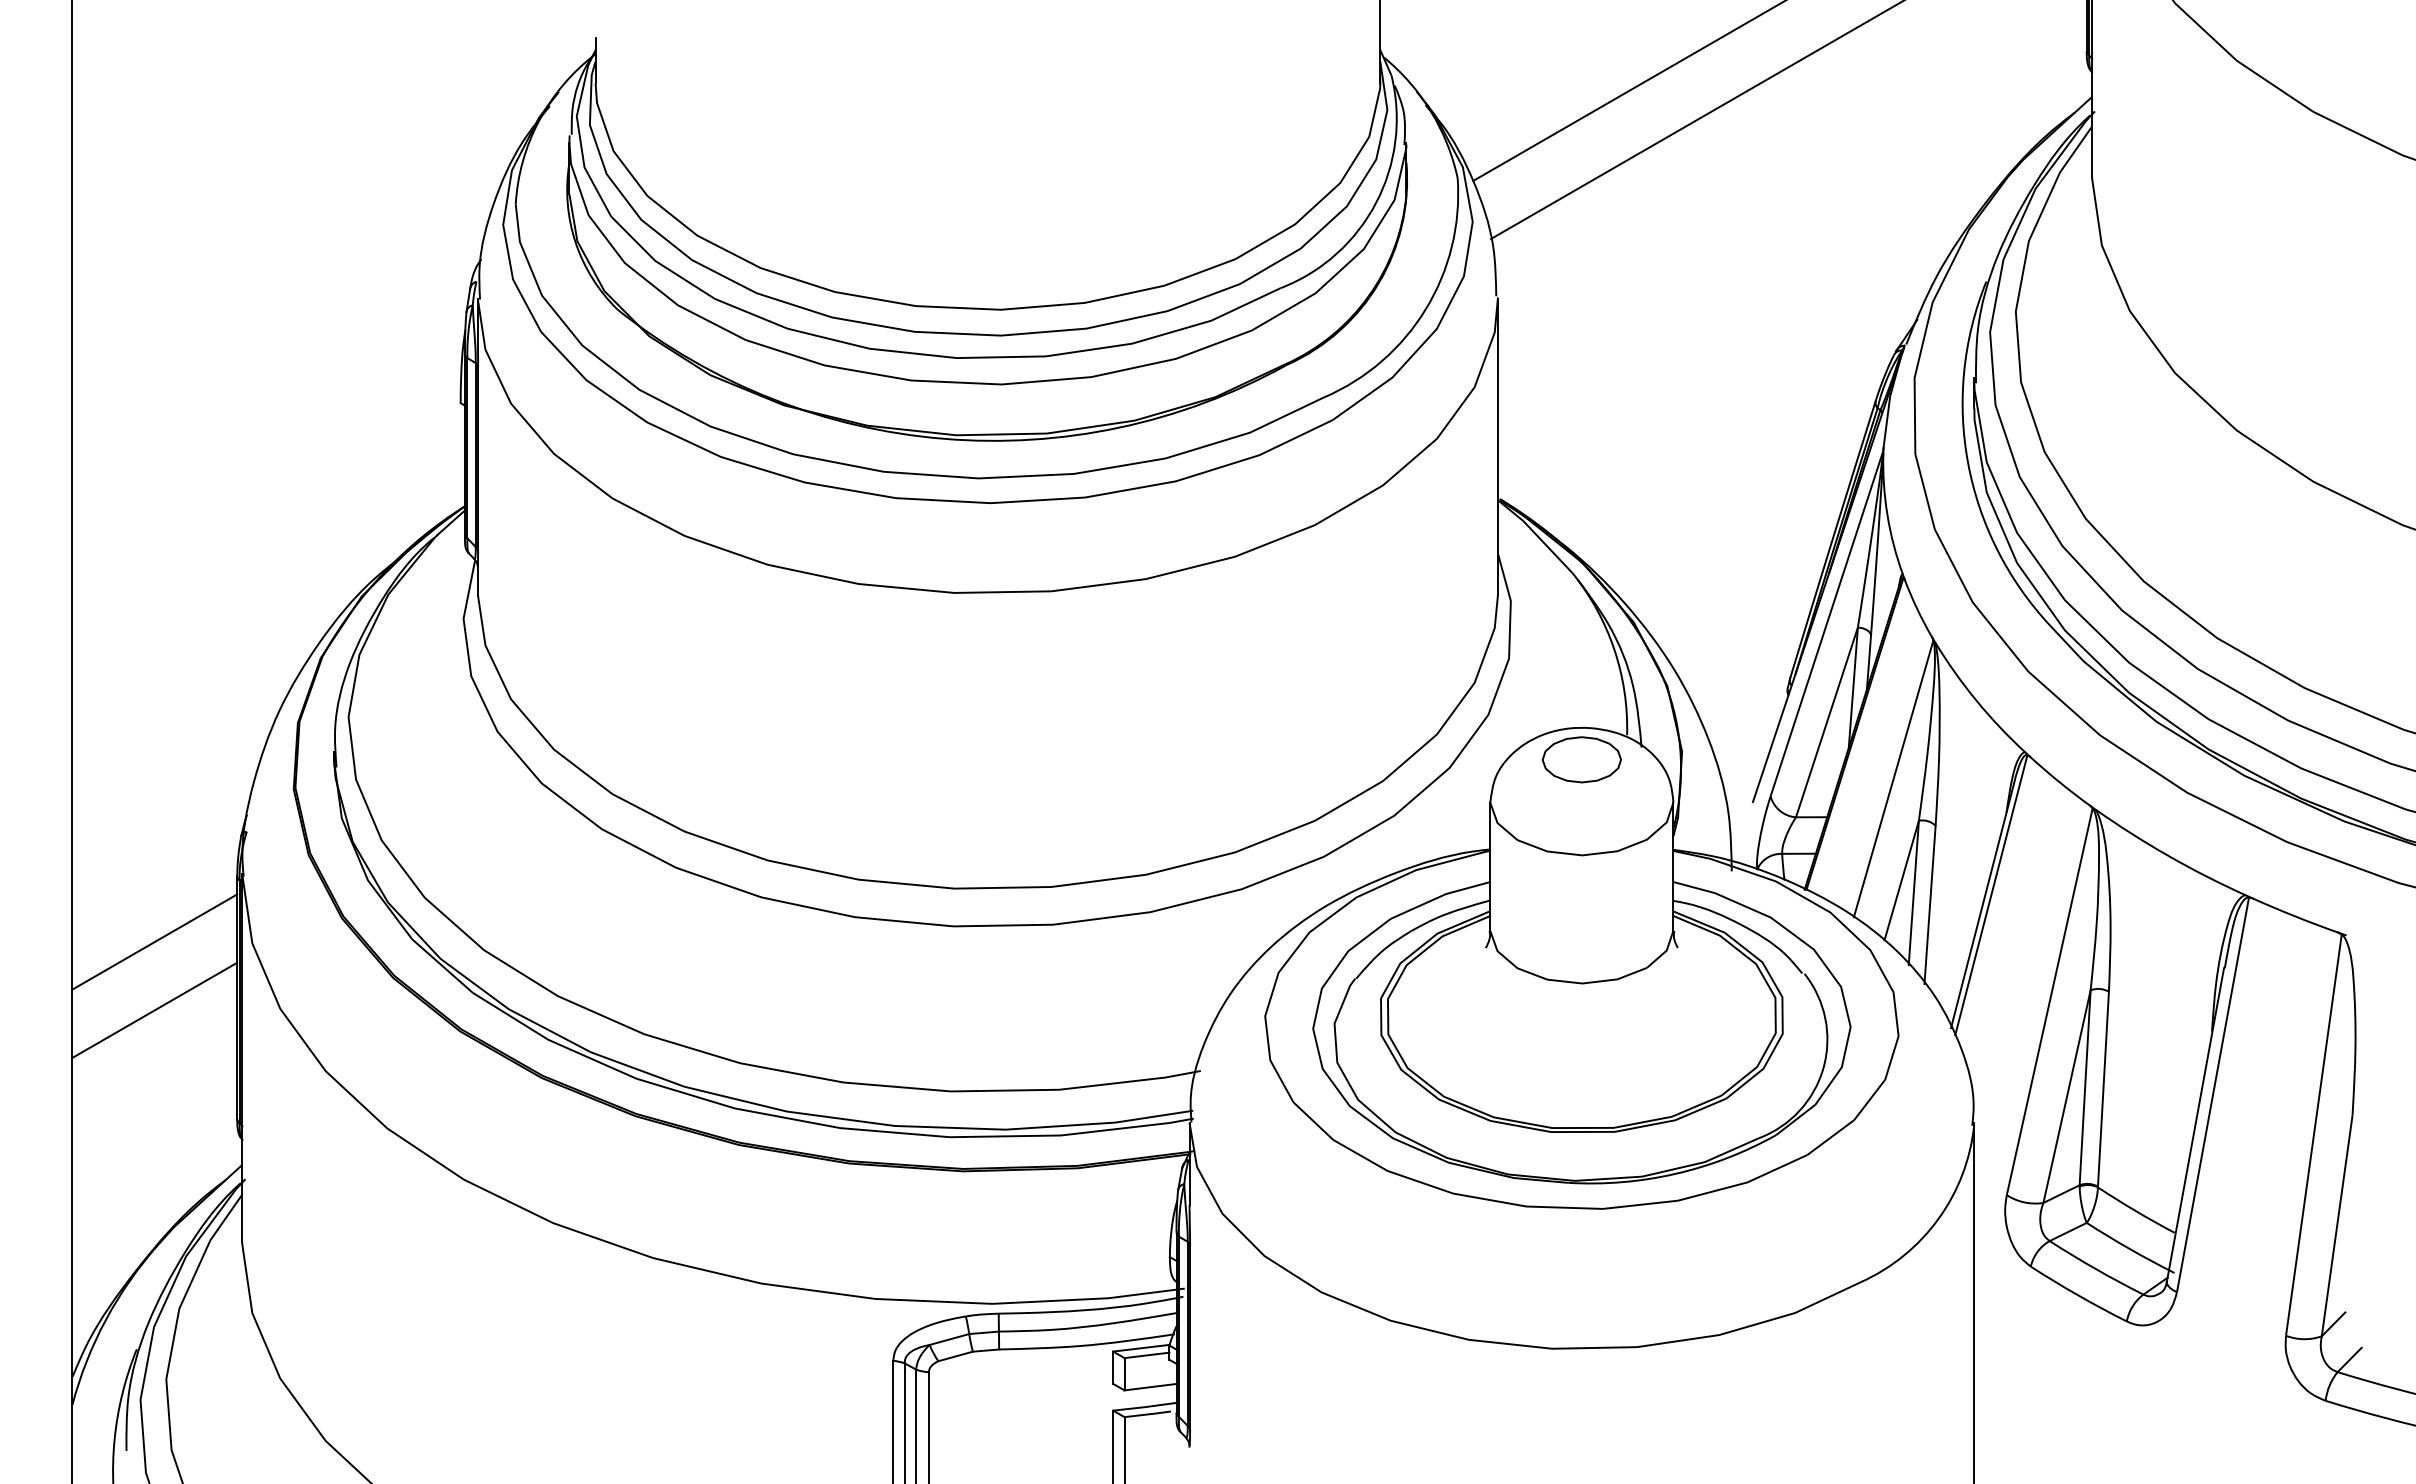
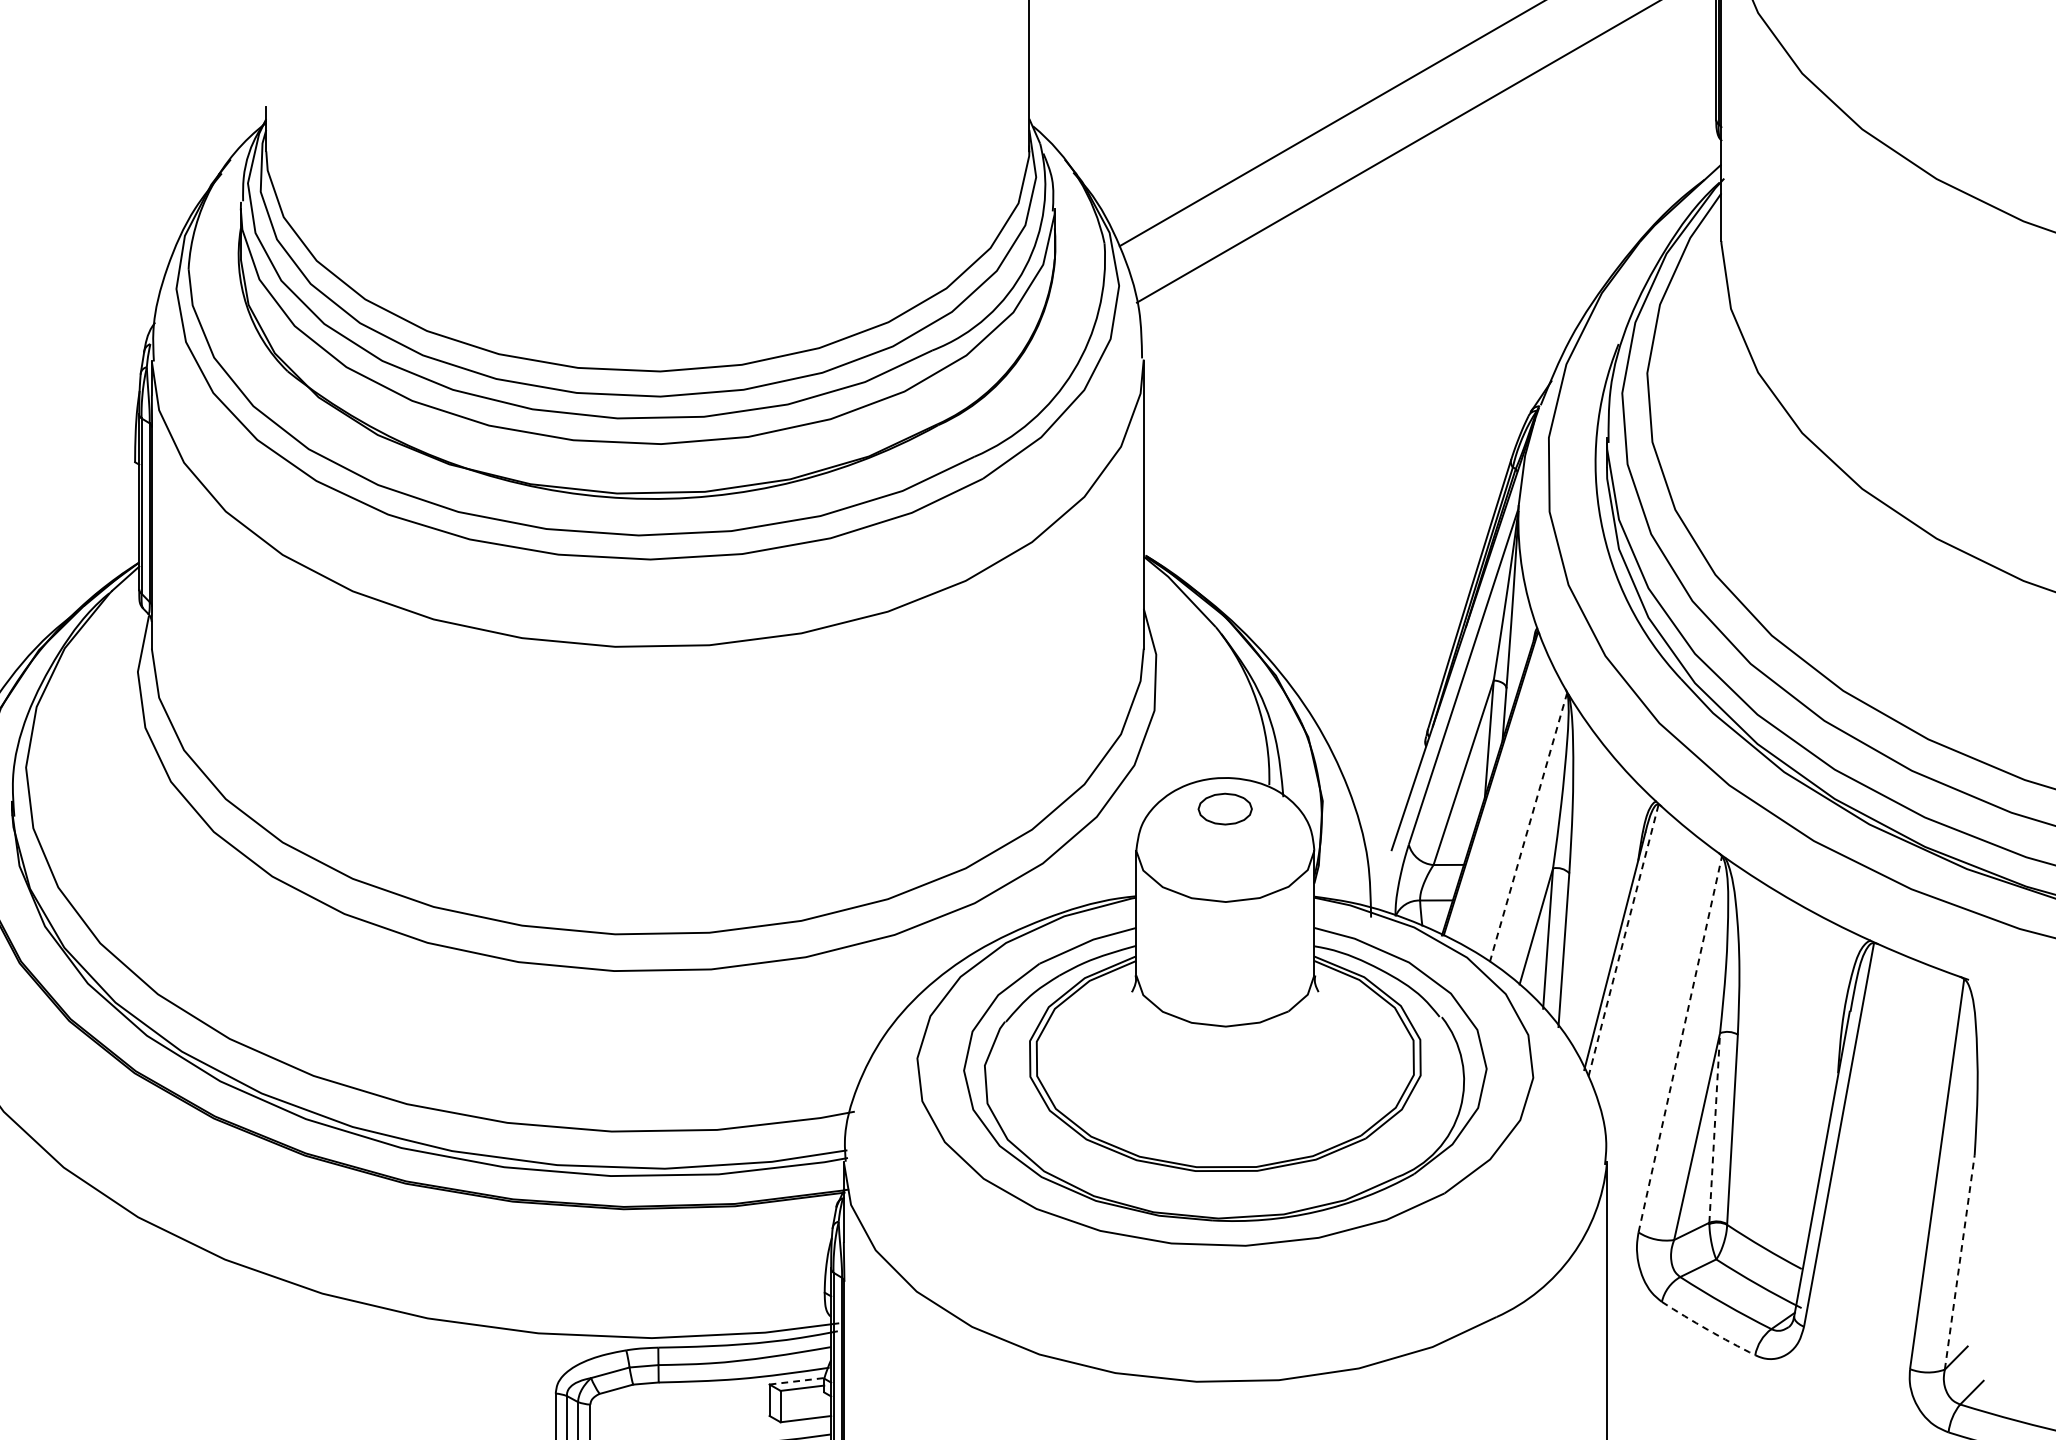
part: (1581, 759) -> (1224, 808), size x0.7
line: (1893, 779) -> (1528, 828), solid -> dashed
line: (1991, 896) -> (1623, 942), solid -> dashed
line: (2049, 1002) -> (1680, 1045), solid -> dashed
line: (2085, 1087) -> (1715, 1127), solid -> dashed
line: (2337, 1226) -> (1960, 1262), solid -> dashed
arc: (2078, 1295) -> (1708, 1329), solid -> dashed
line: (1141, 1348) -> (797, 1381), solid -> dashed

